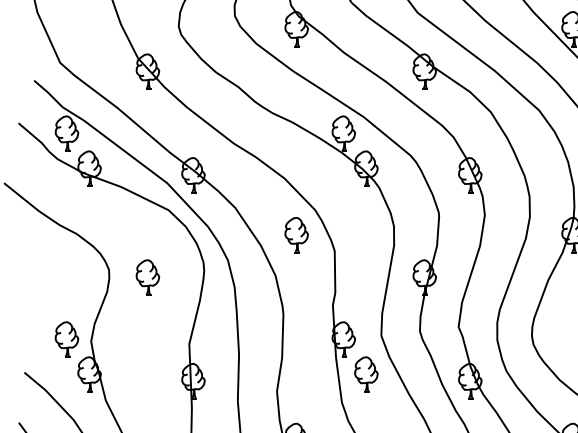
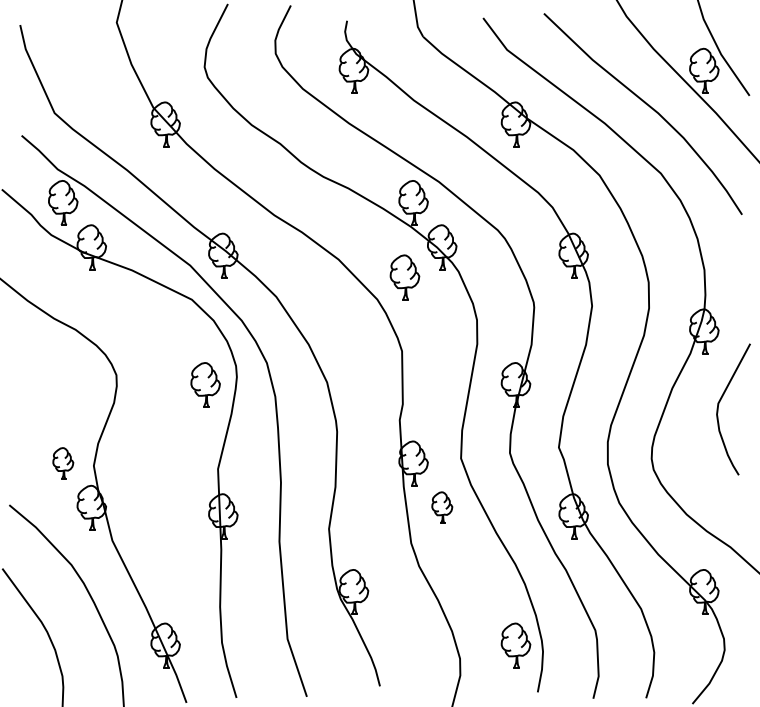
part: (296, 235) -> (404, 277), moved
part: (147, 277) -> (205, 384), moved
part: (67, 339) -> (63, 463), size x0.7
part: (366, 374) -> (442, 507), size x0.7

